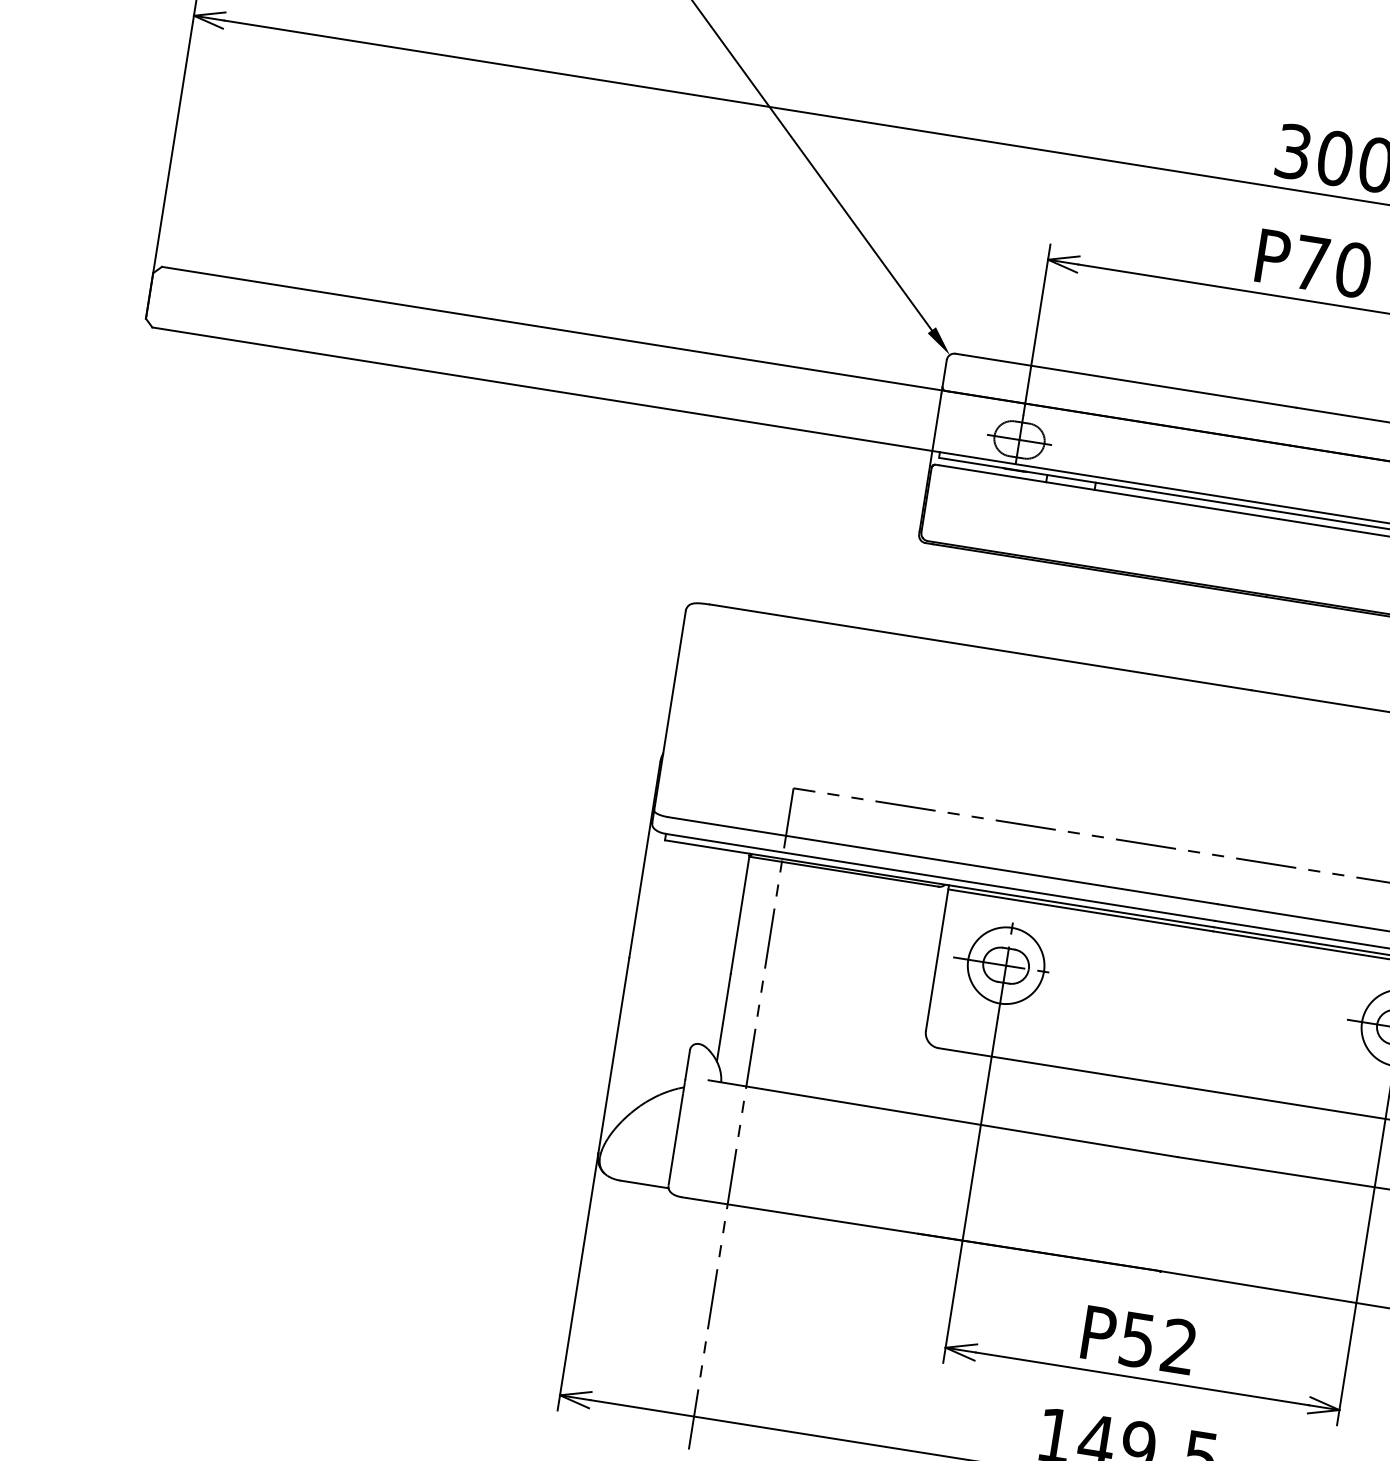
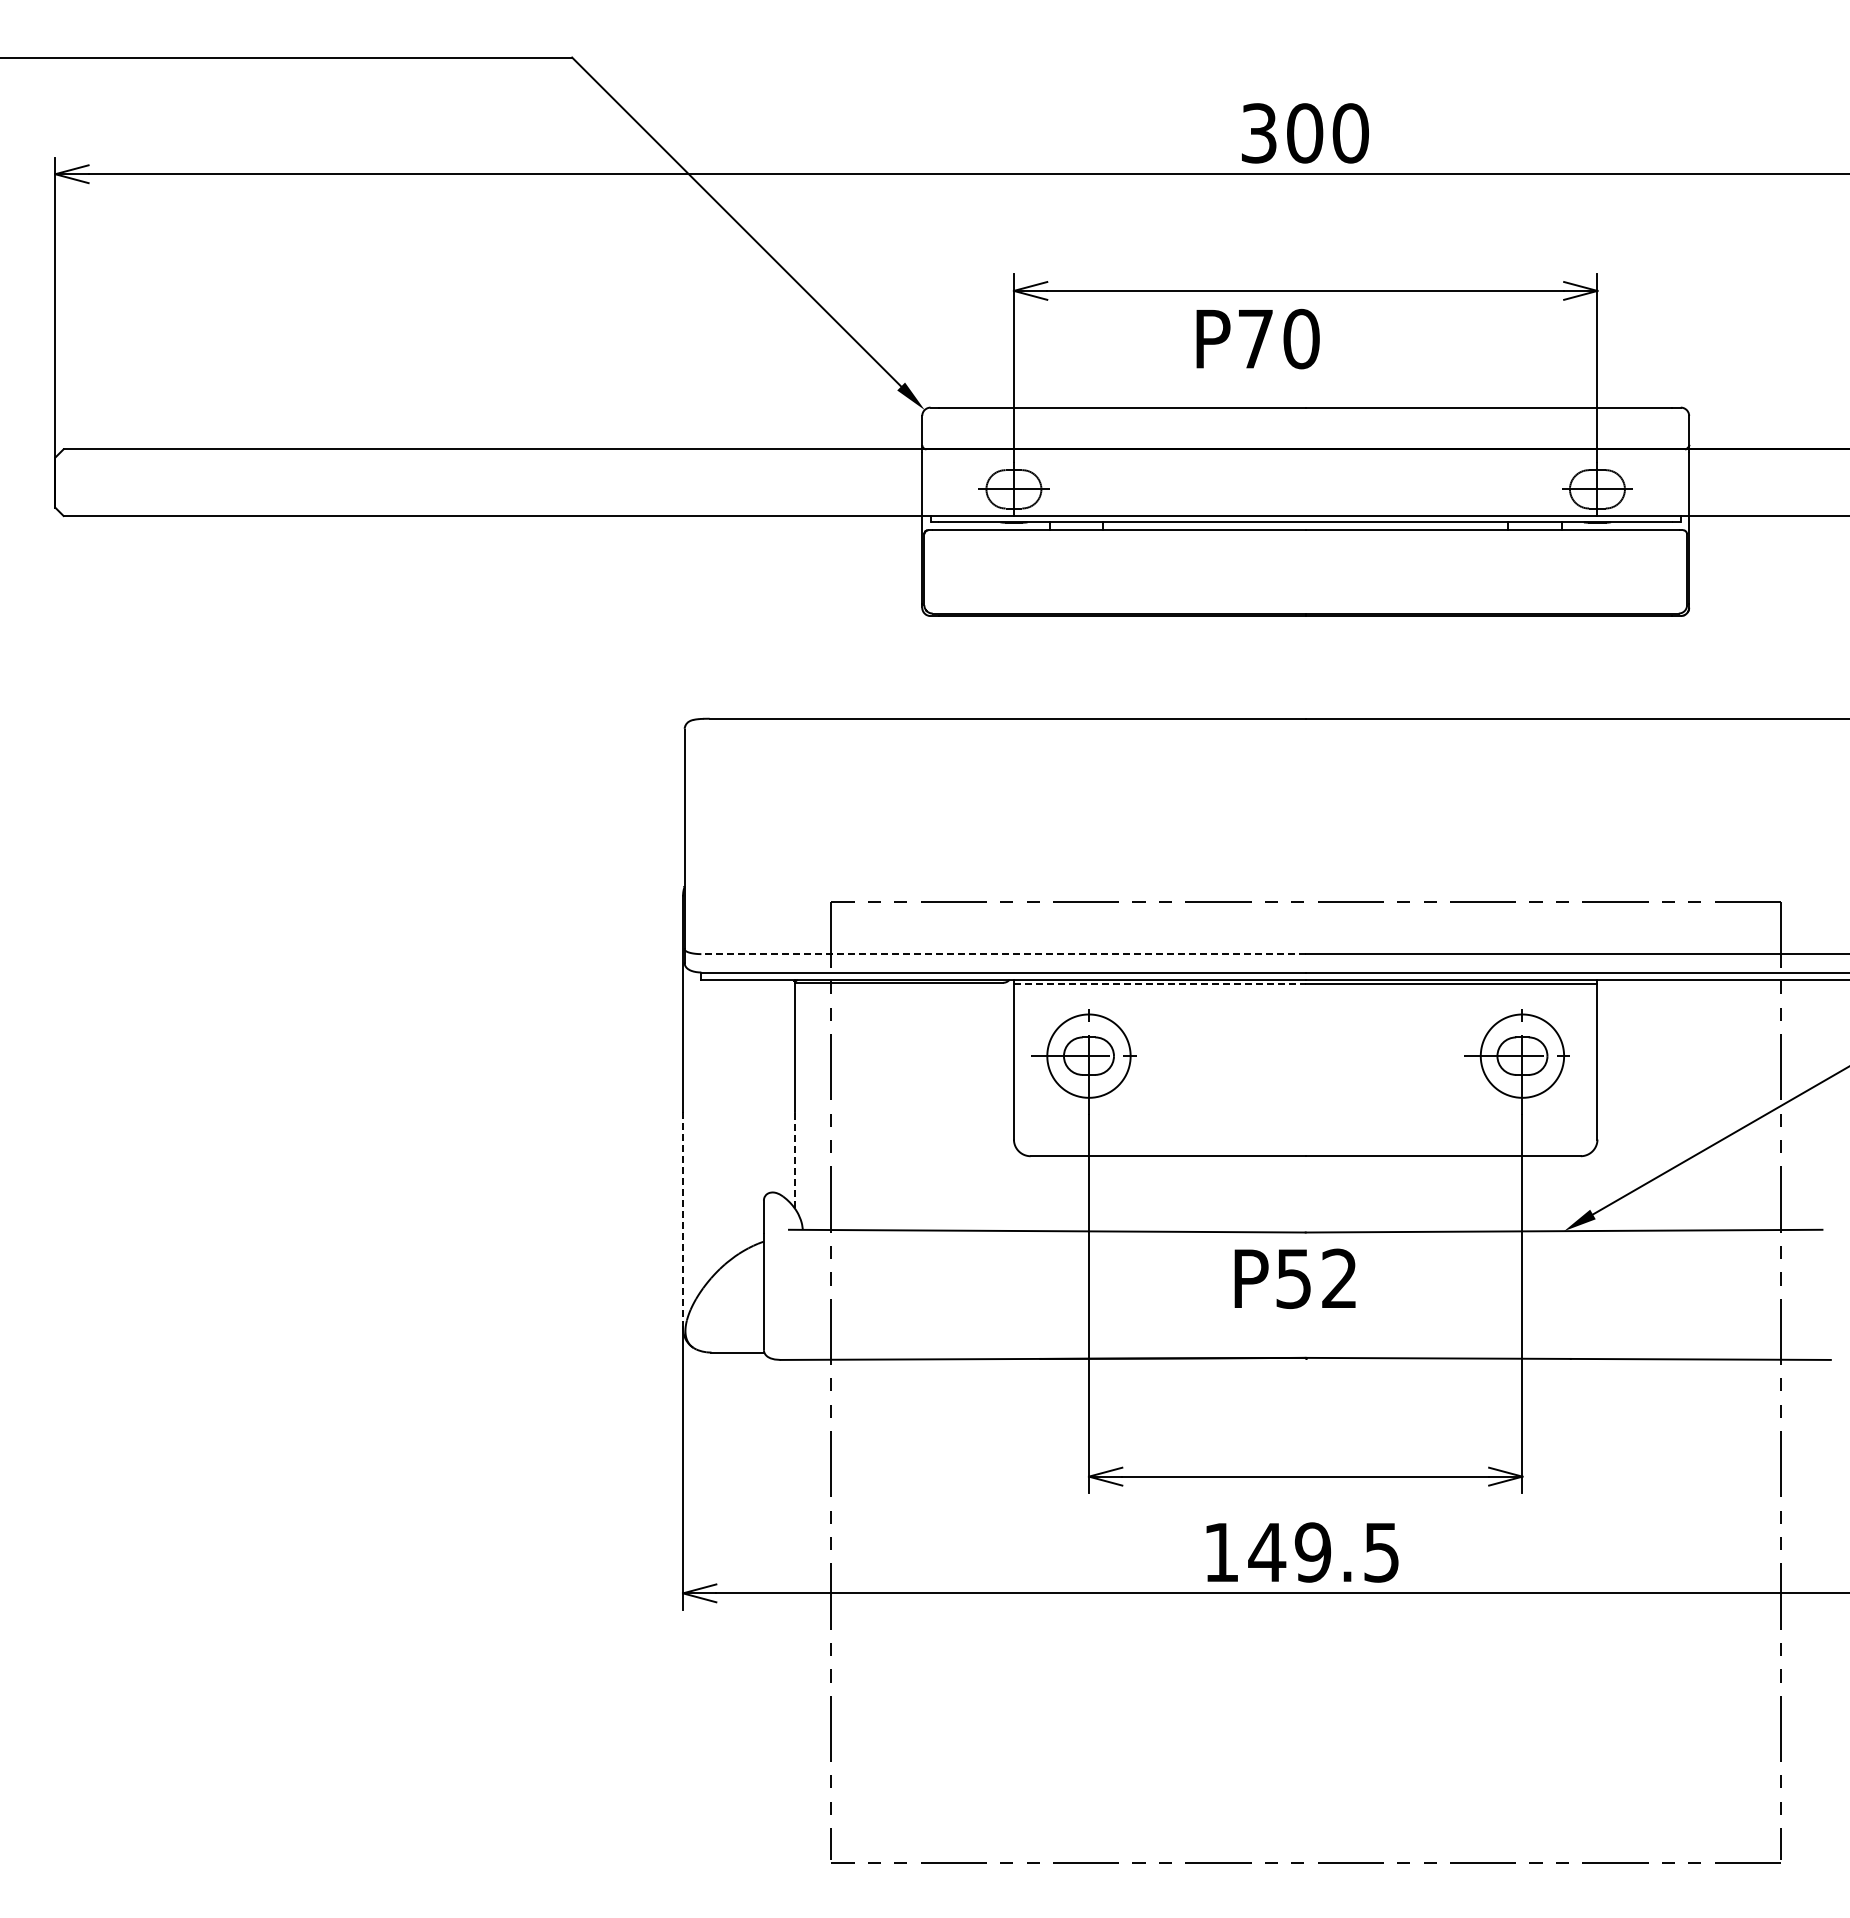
text: (1313, 263) -> (1257, 338), moved
line: (943, 861) -> (1003, 954), solid -> dashed
line: (1080, 910) -> (1159, 984), solid -> dashed
line: (723, 1017) -> (794, 1159), solid -> dashed
line: (614, 1055) -> (683, 1219), solid -> dashed
text: (1138, 1339) -> (1294, 1278), moved

